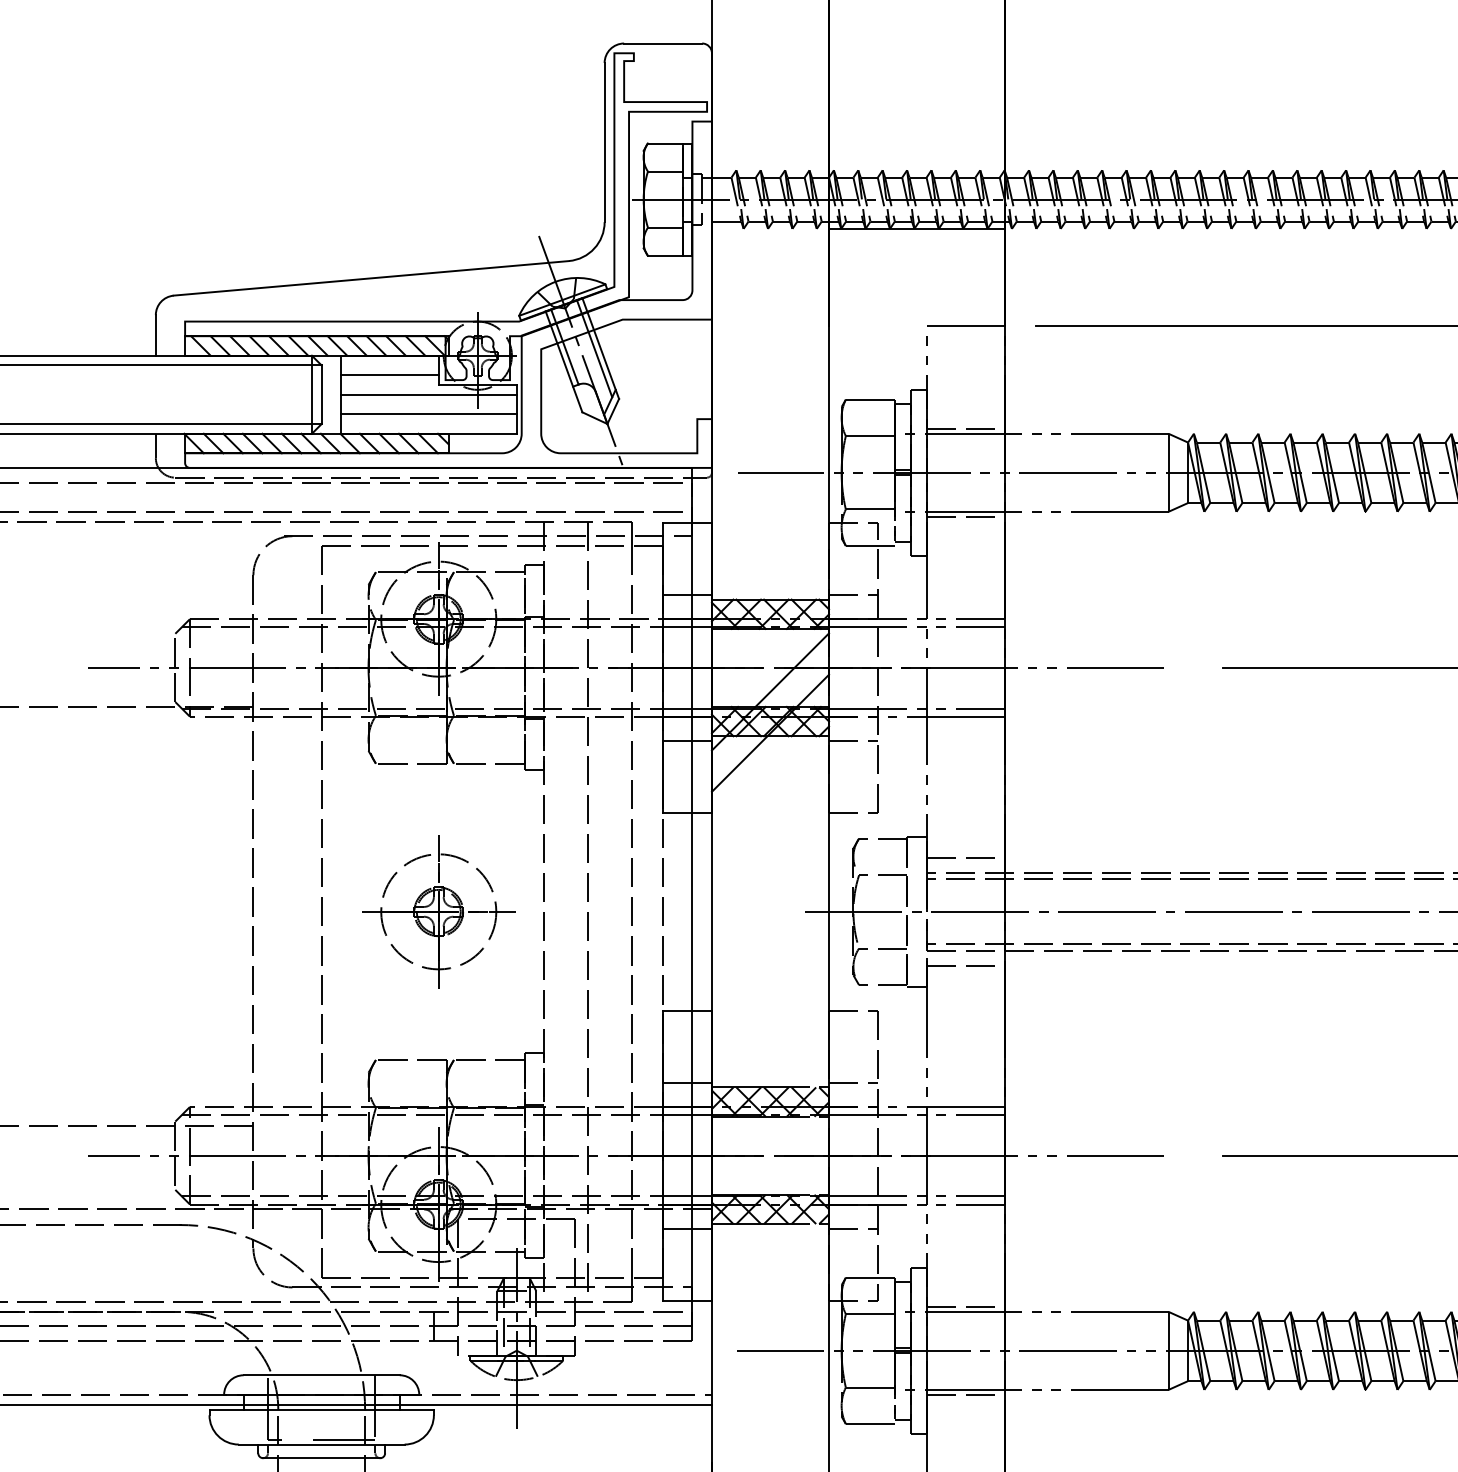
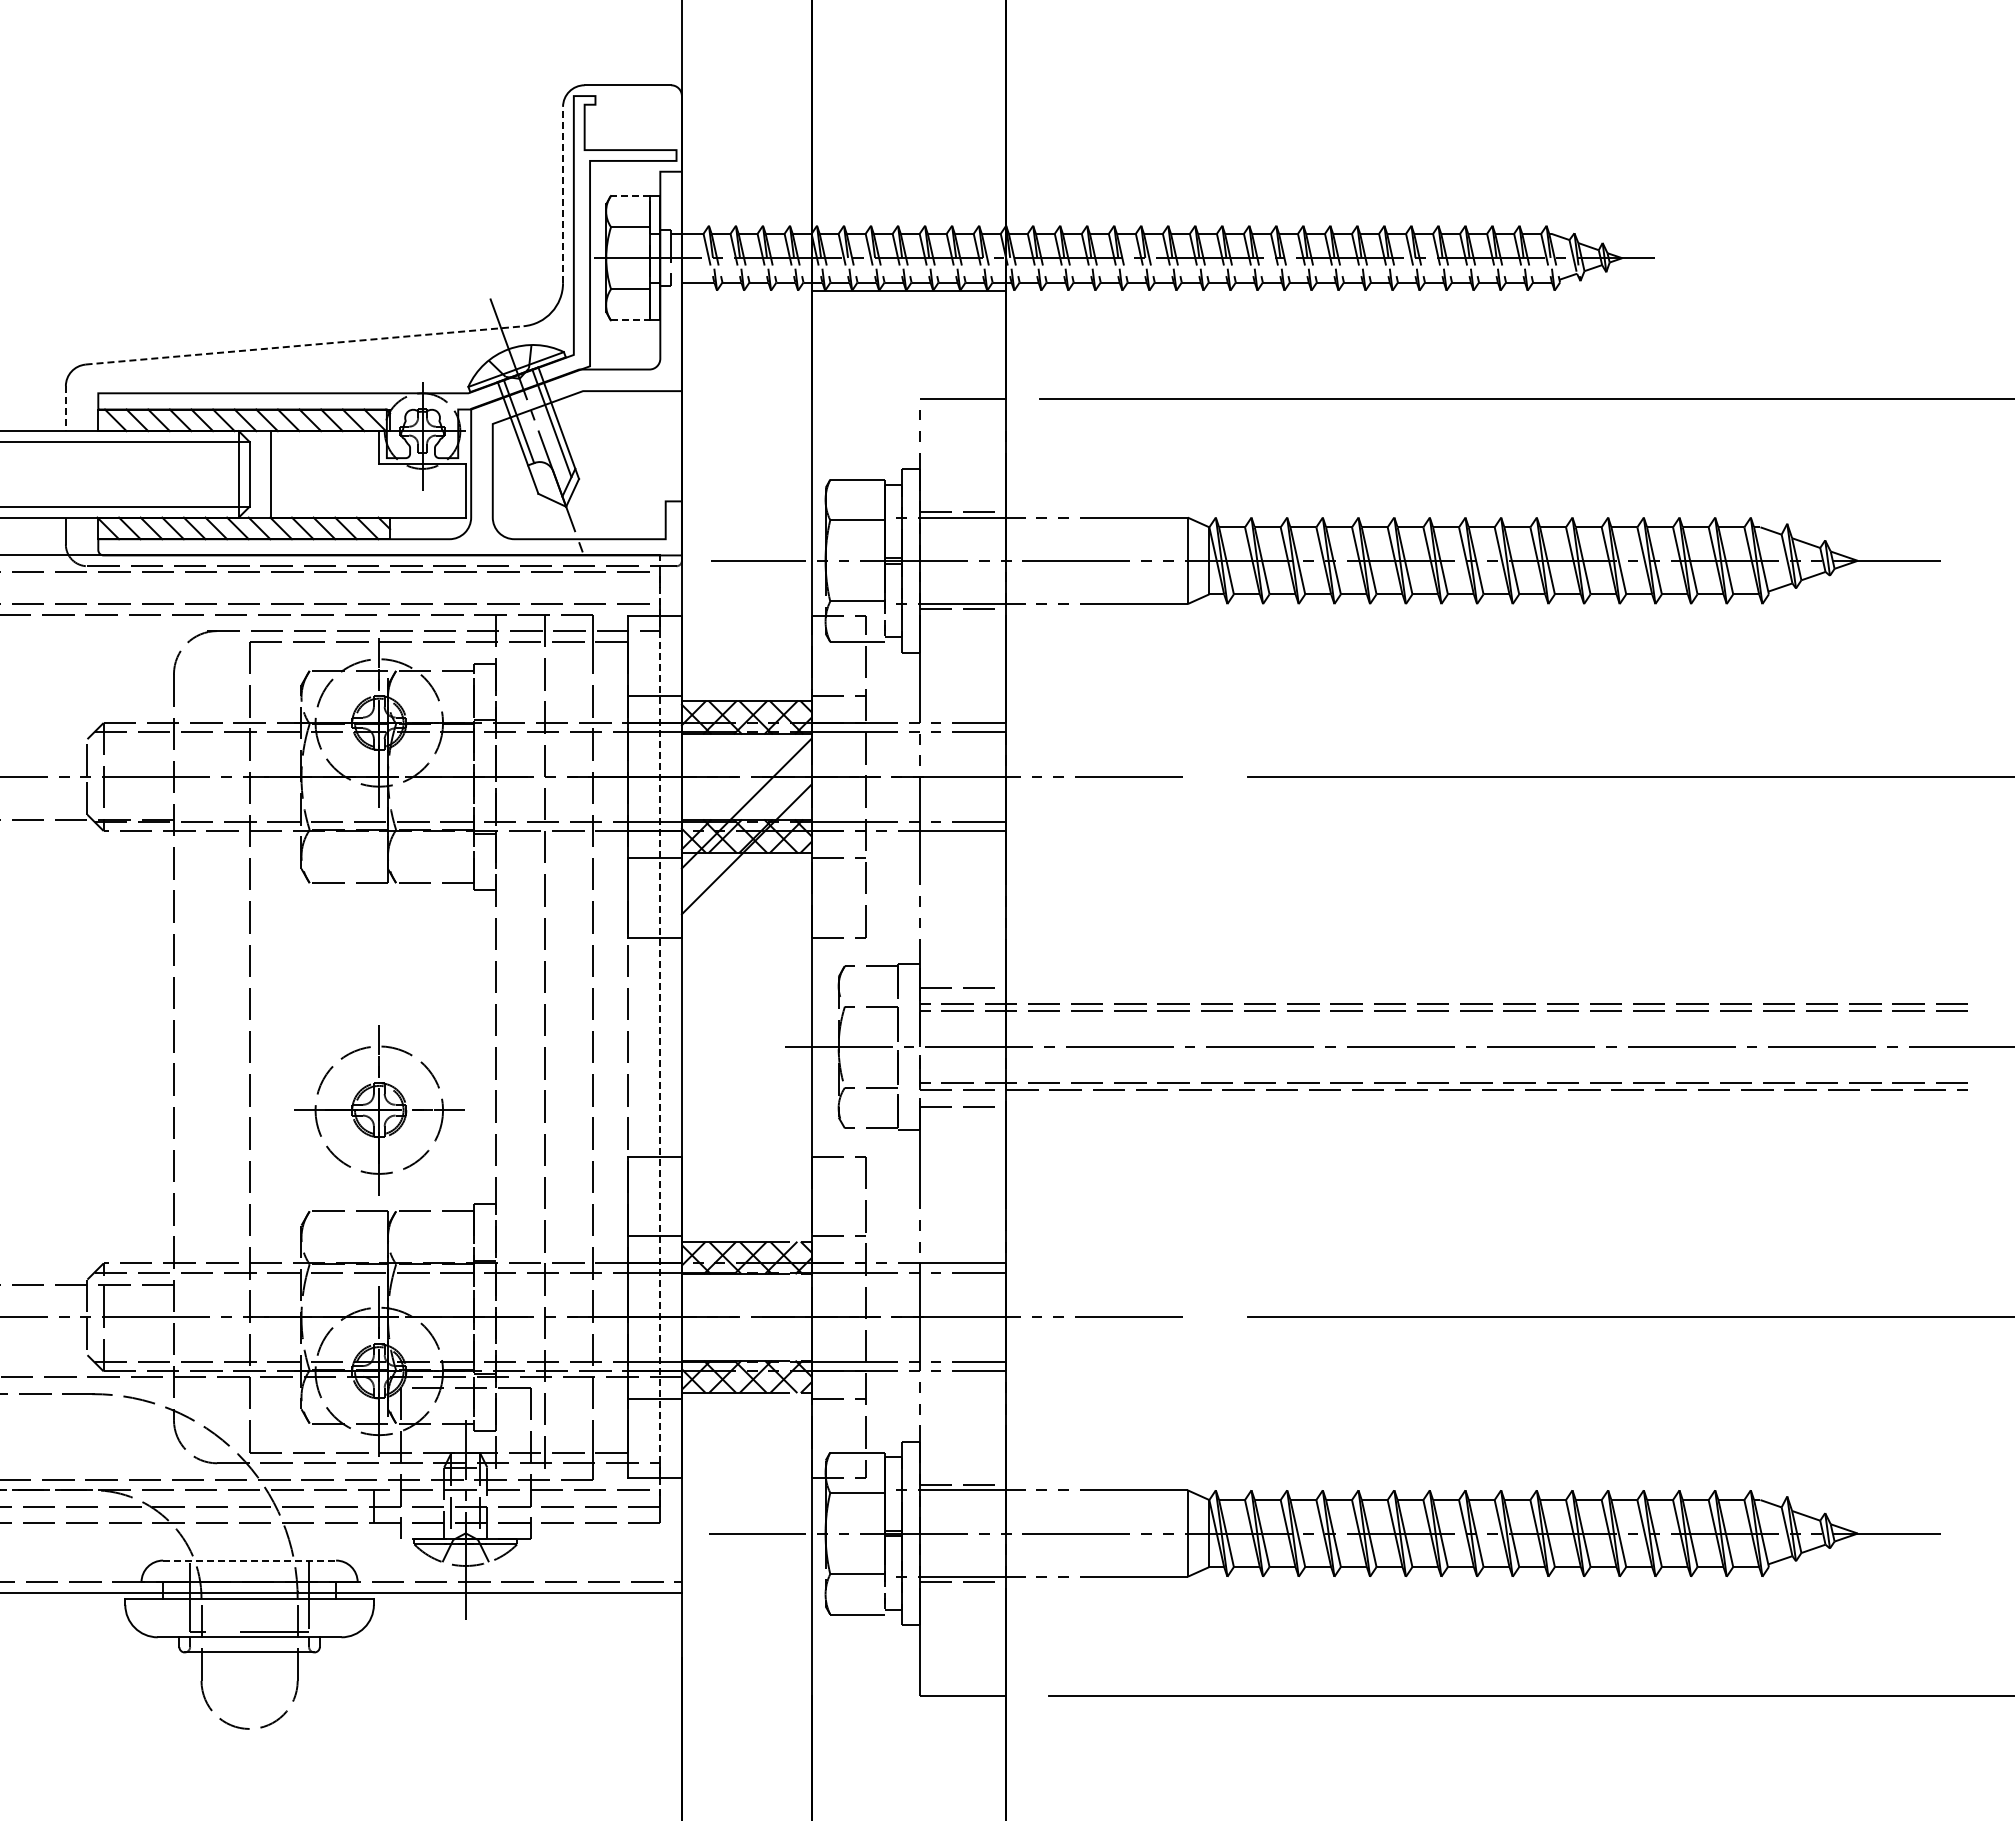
line: (605, 142) -> (563, 194), solid -> dashed
line: (664, 143) -> (629, 196), solid -> dashed
line: (665, 255) -> (630, 320), solid -> dashed
line: (371, 278) -> (304, 345), solid -> dashed
line: (155, 336) -> (65, 409), solid -> dashed
line: (390, 375) -> (325, 452), removed
line: (429, 394) -> (368, 474), removed
line: (429, 413) -> (368, 495), removed
line: (692, 896) -> (660, 1030), solid -> dashed
part: (438, 912) -> (379, 1110), moved
line: (322, 1375) -> (250, 1560), solid -> dashed

